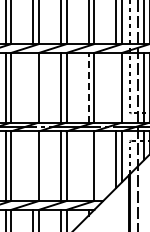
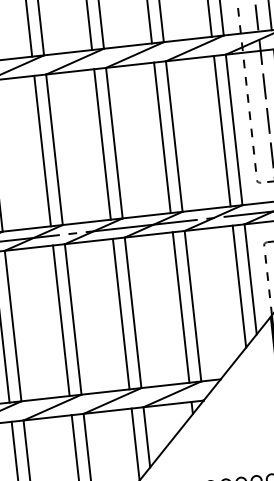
line: (33, 87) -> (42, 150), added
line: (88, 87) -> (161, 137), dashed -> solid
line: (116, 87) -> (222, 130), added
line: (33, 166) -> (61, 321), added
line: (88, 166) -> (180, 308), added

